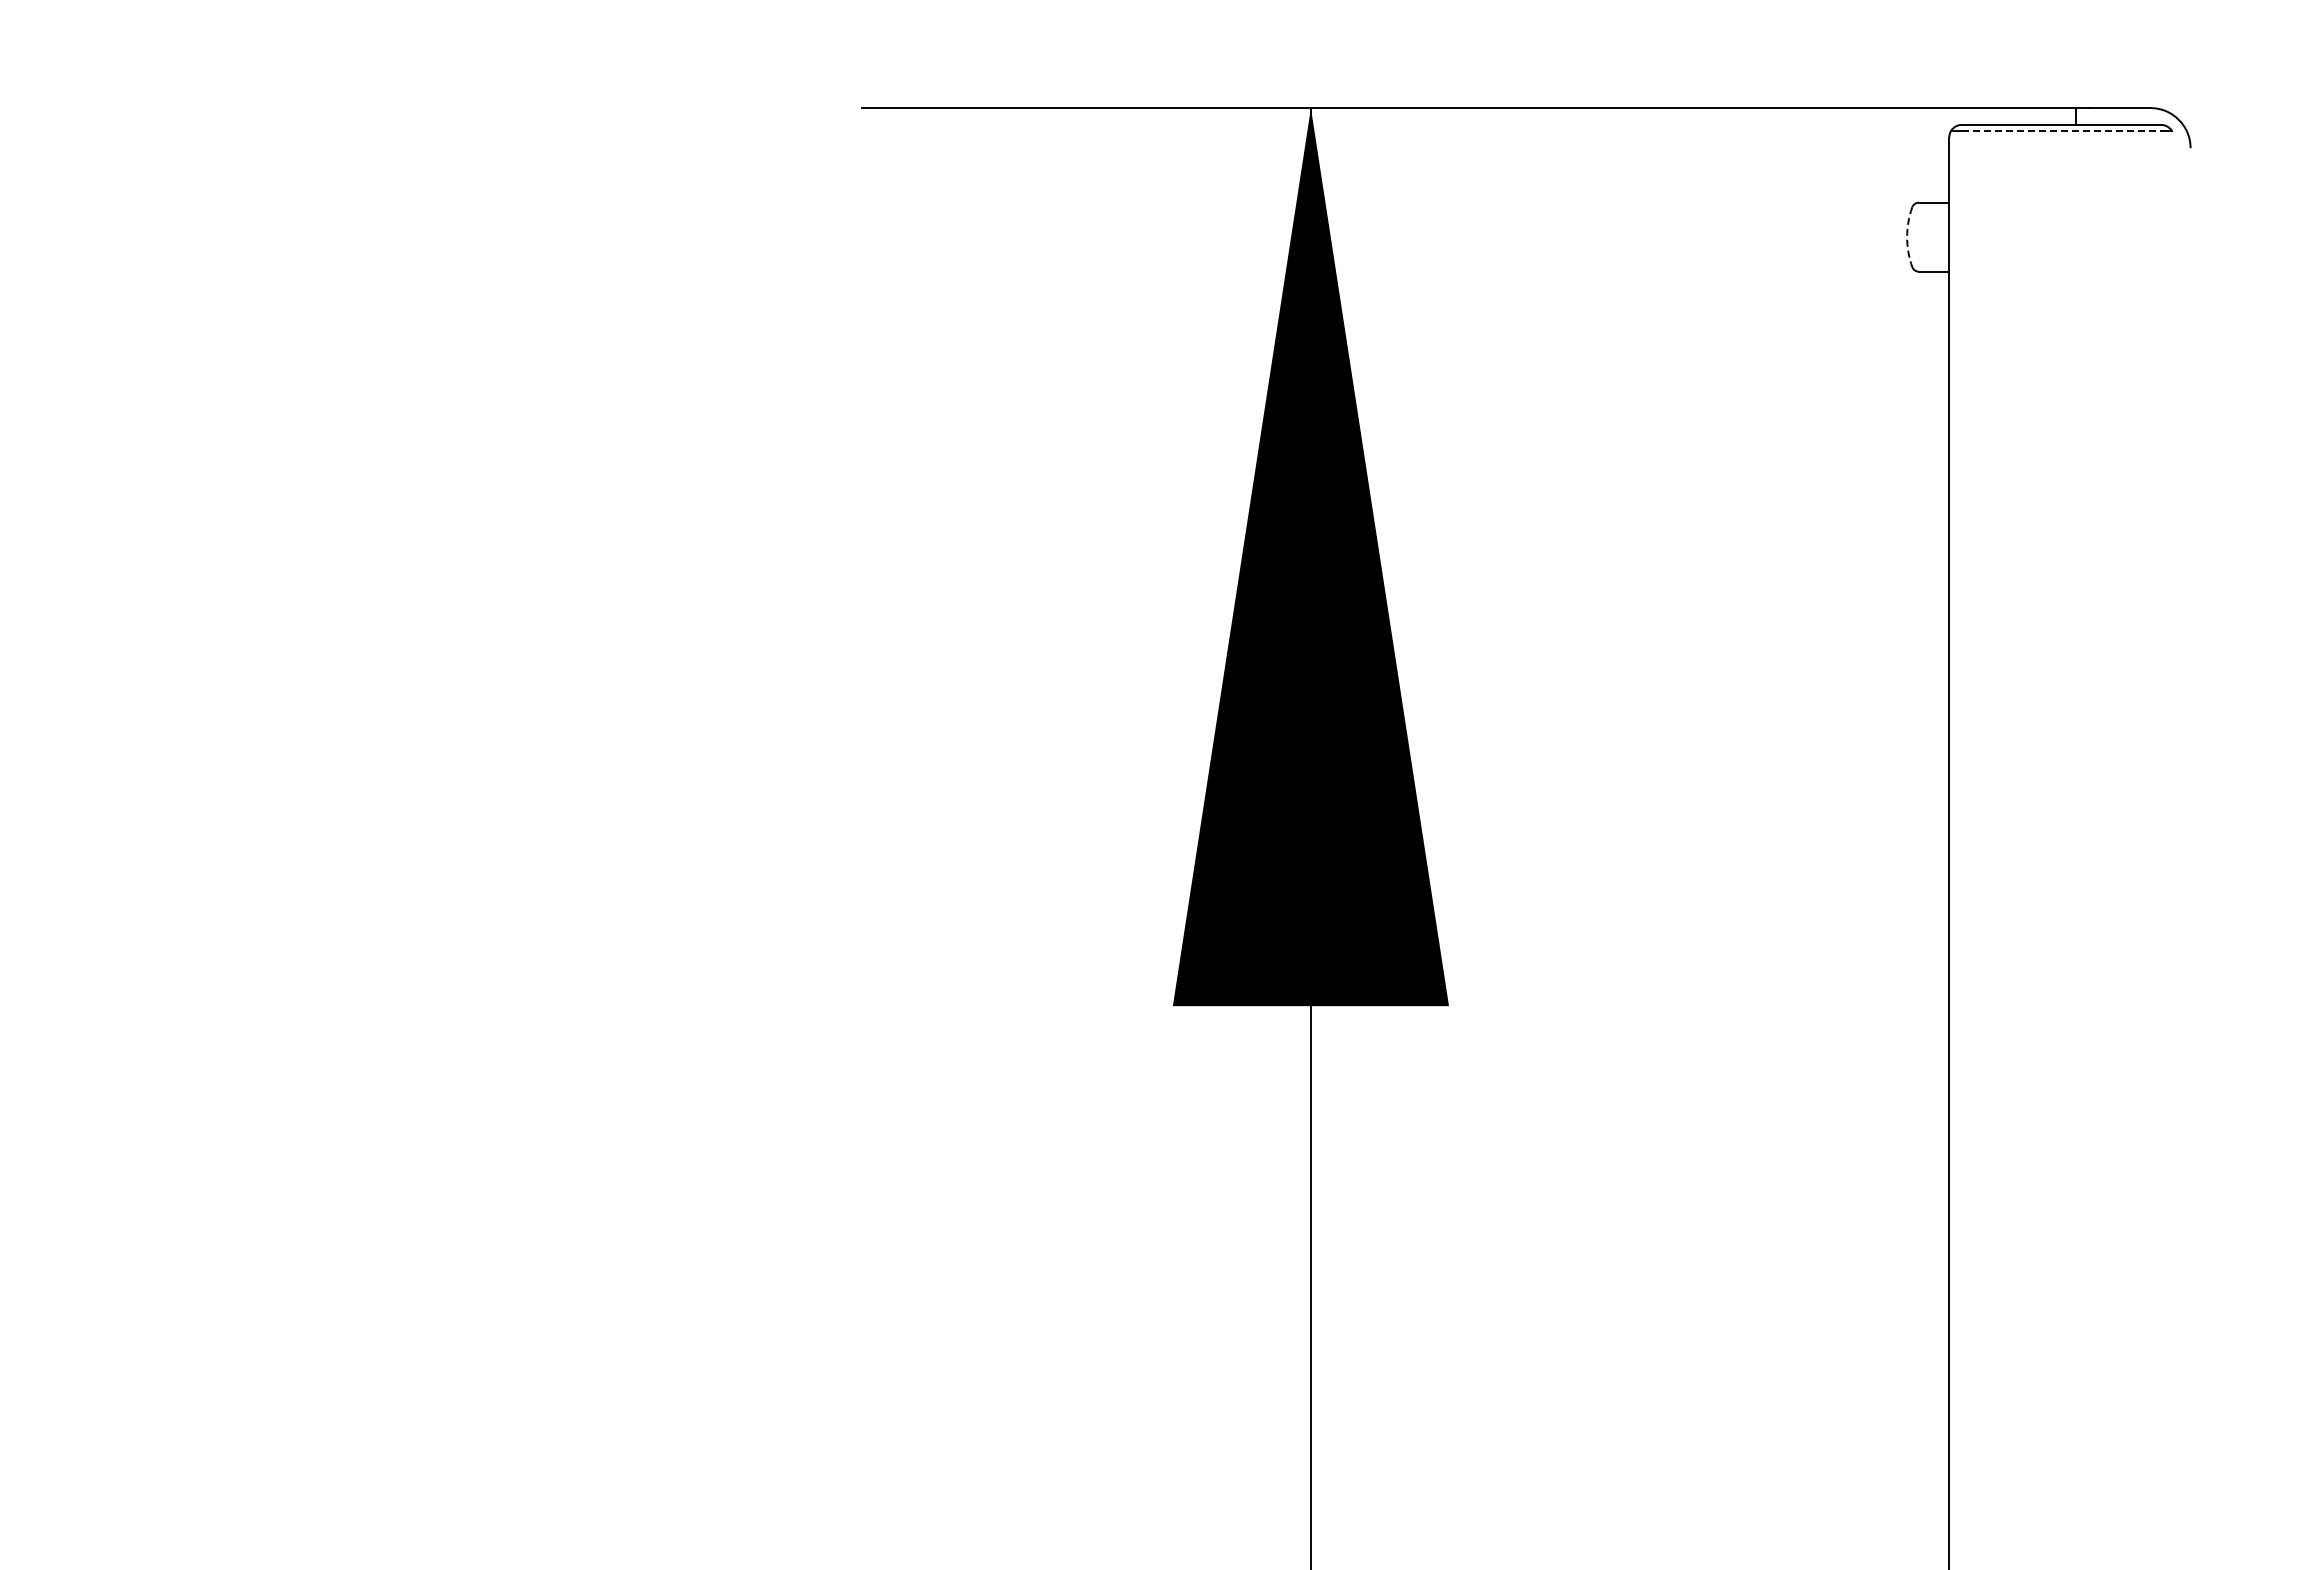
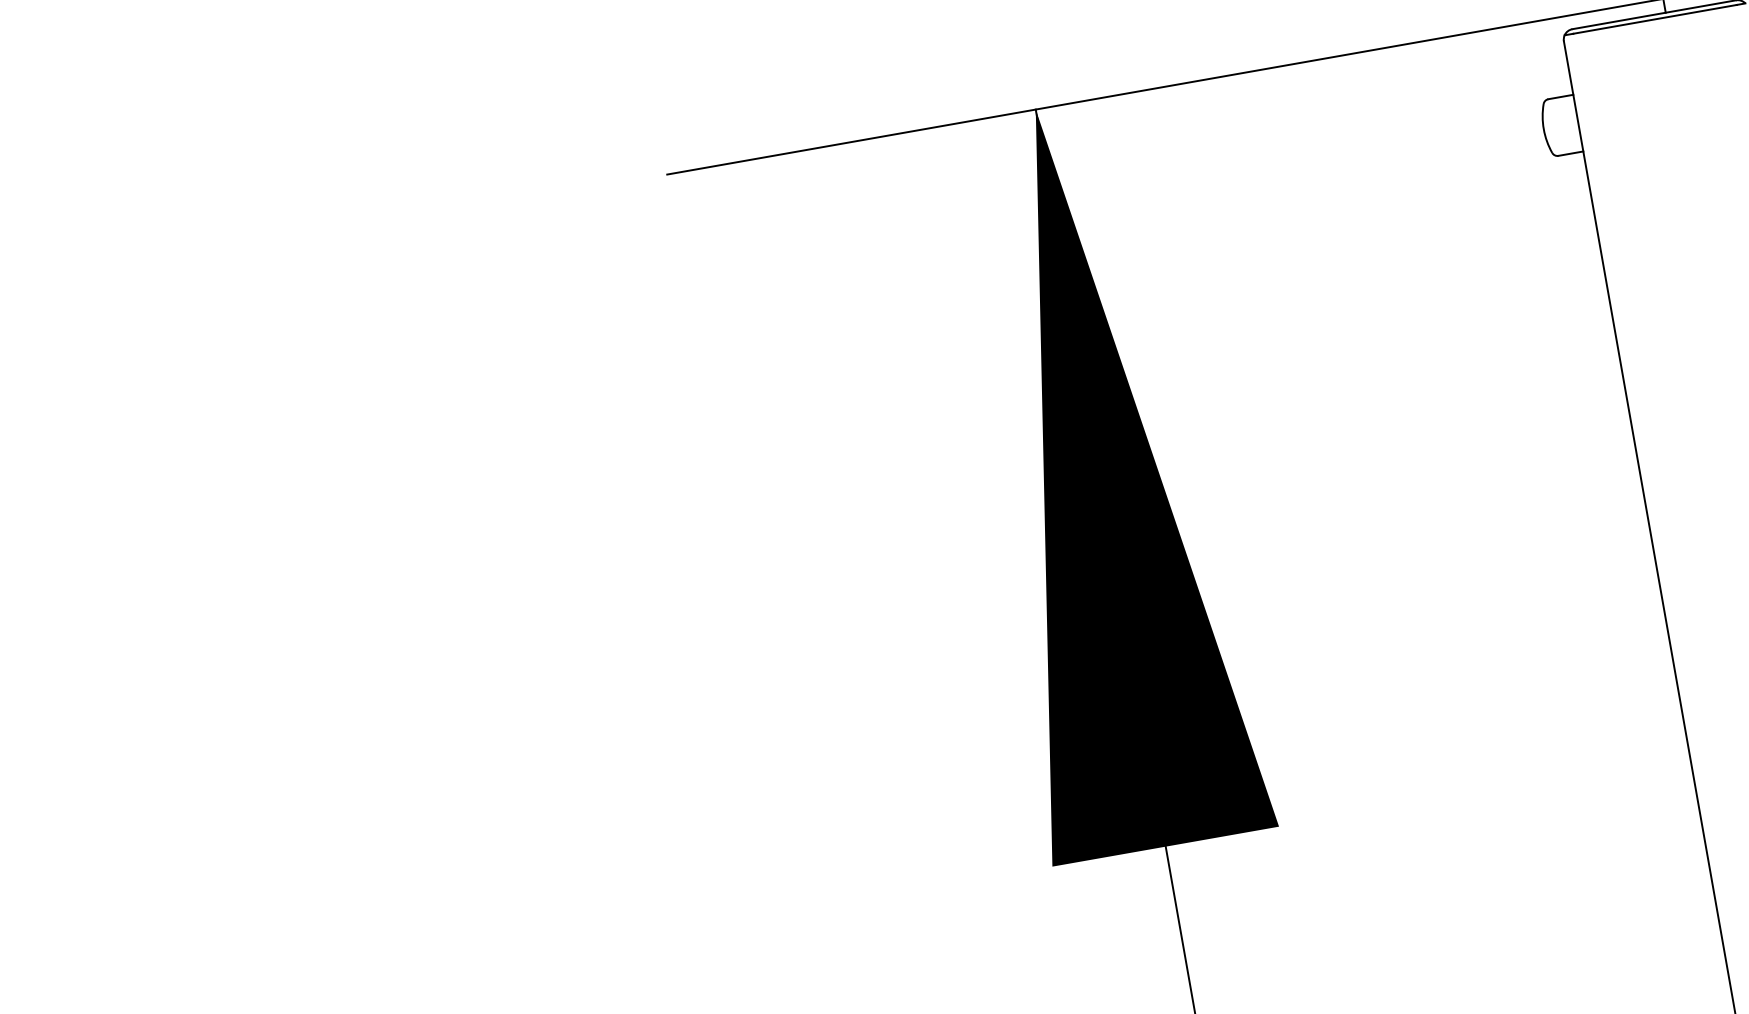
line: (2061, 130) -> (1655, 19), dashed -> solid
arc: (1907, 237) -> (1544, 129), dashed -> solid

